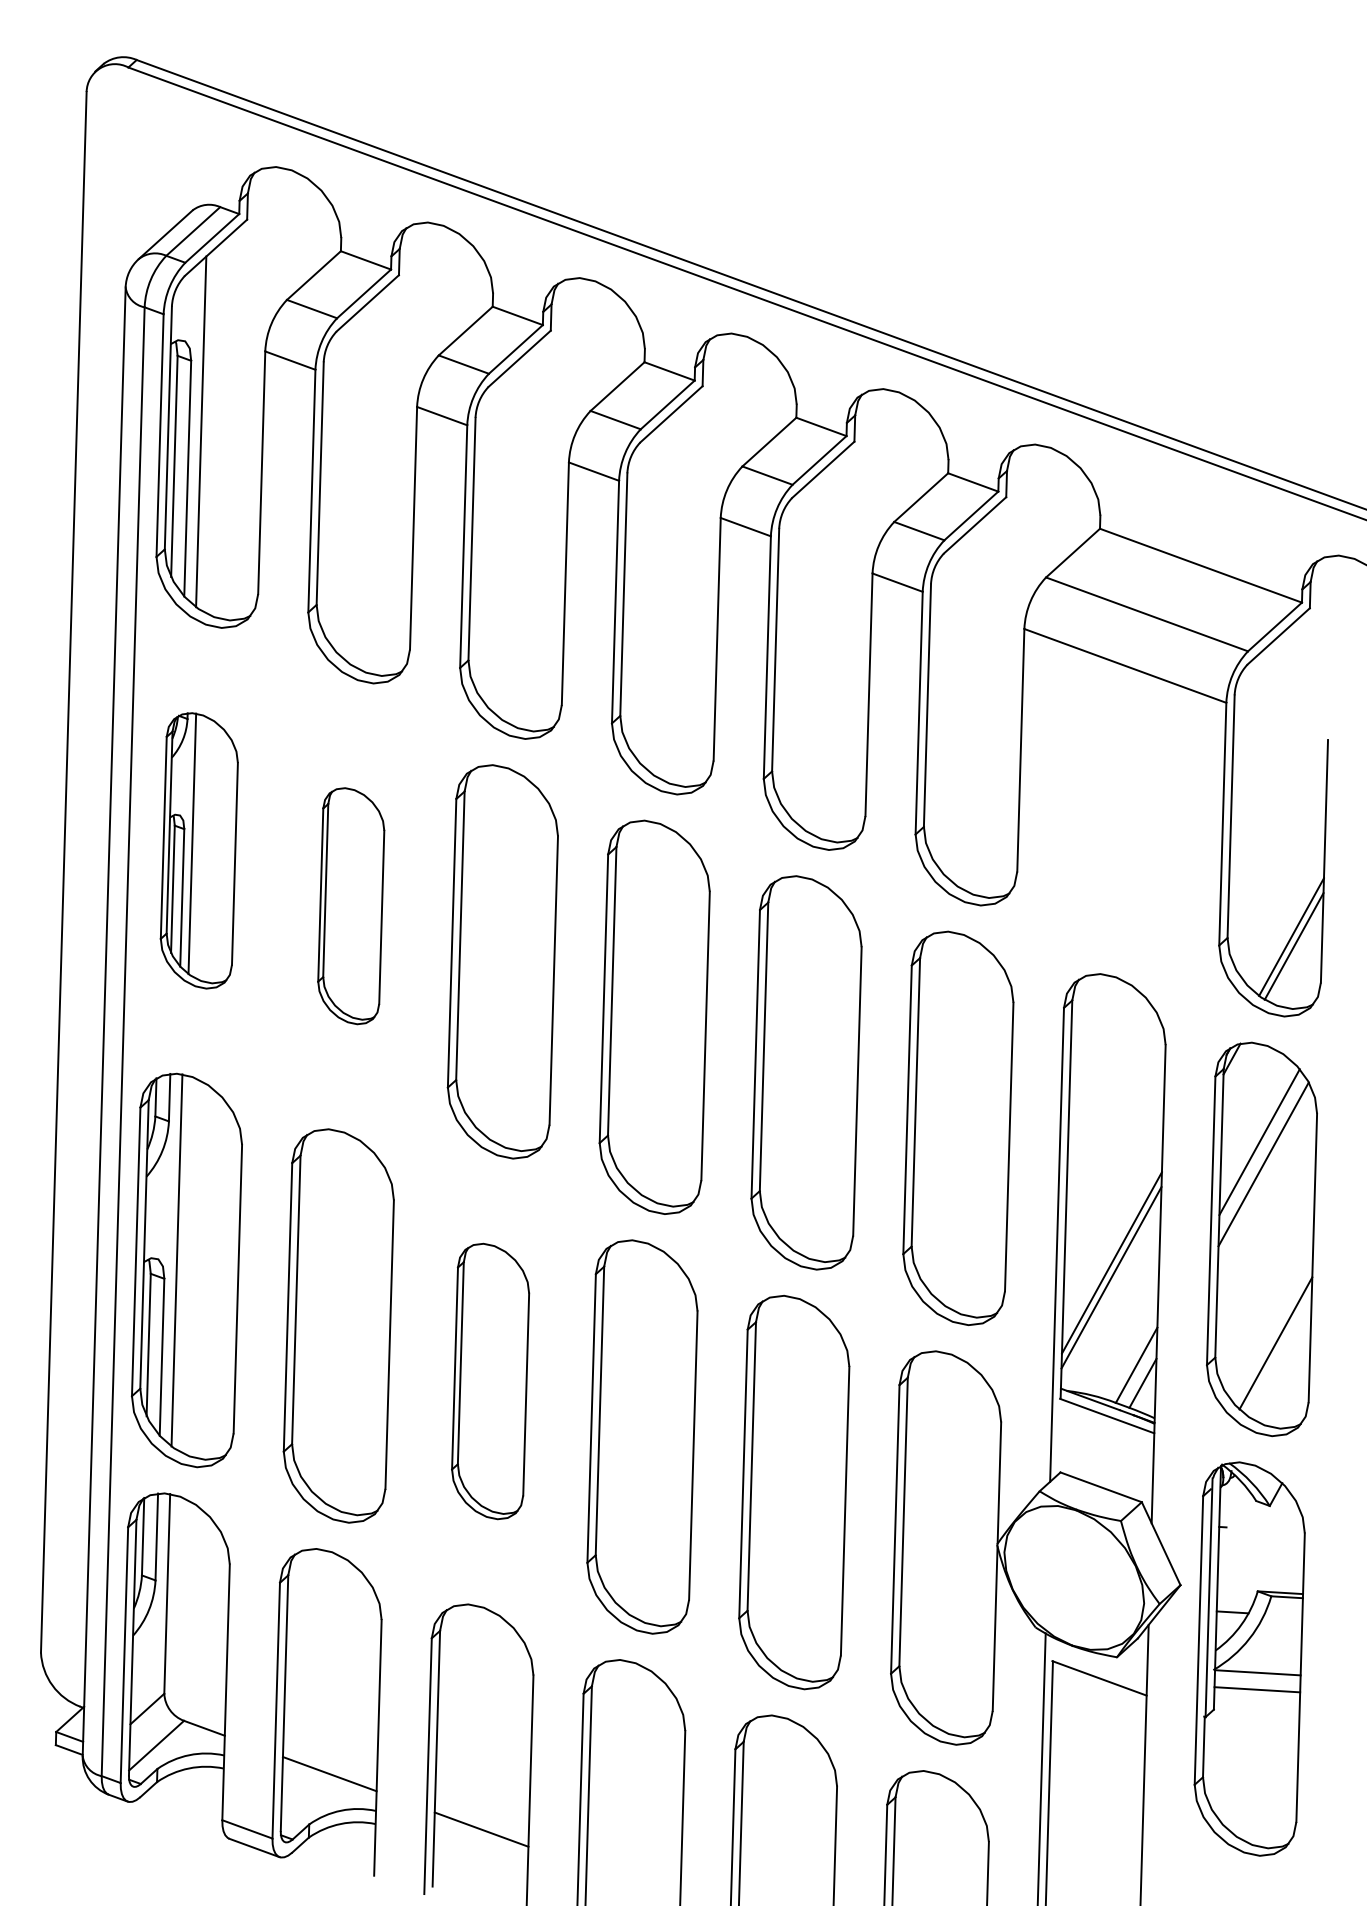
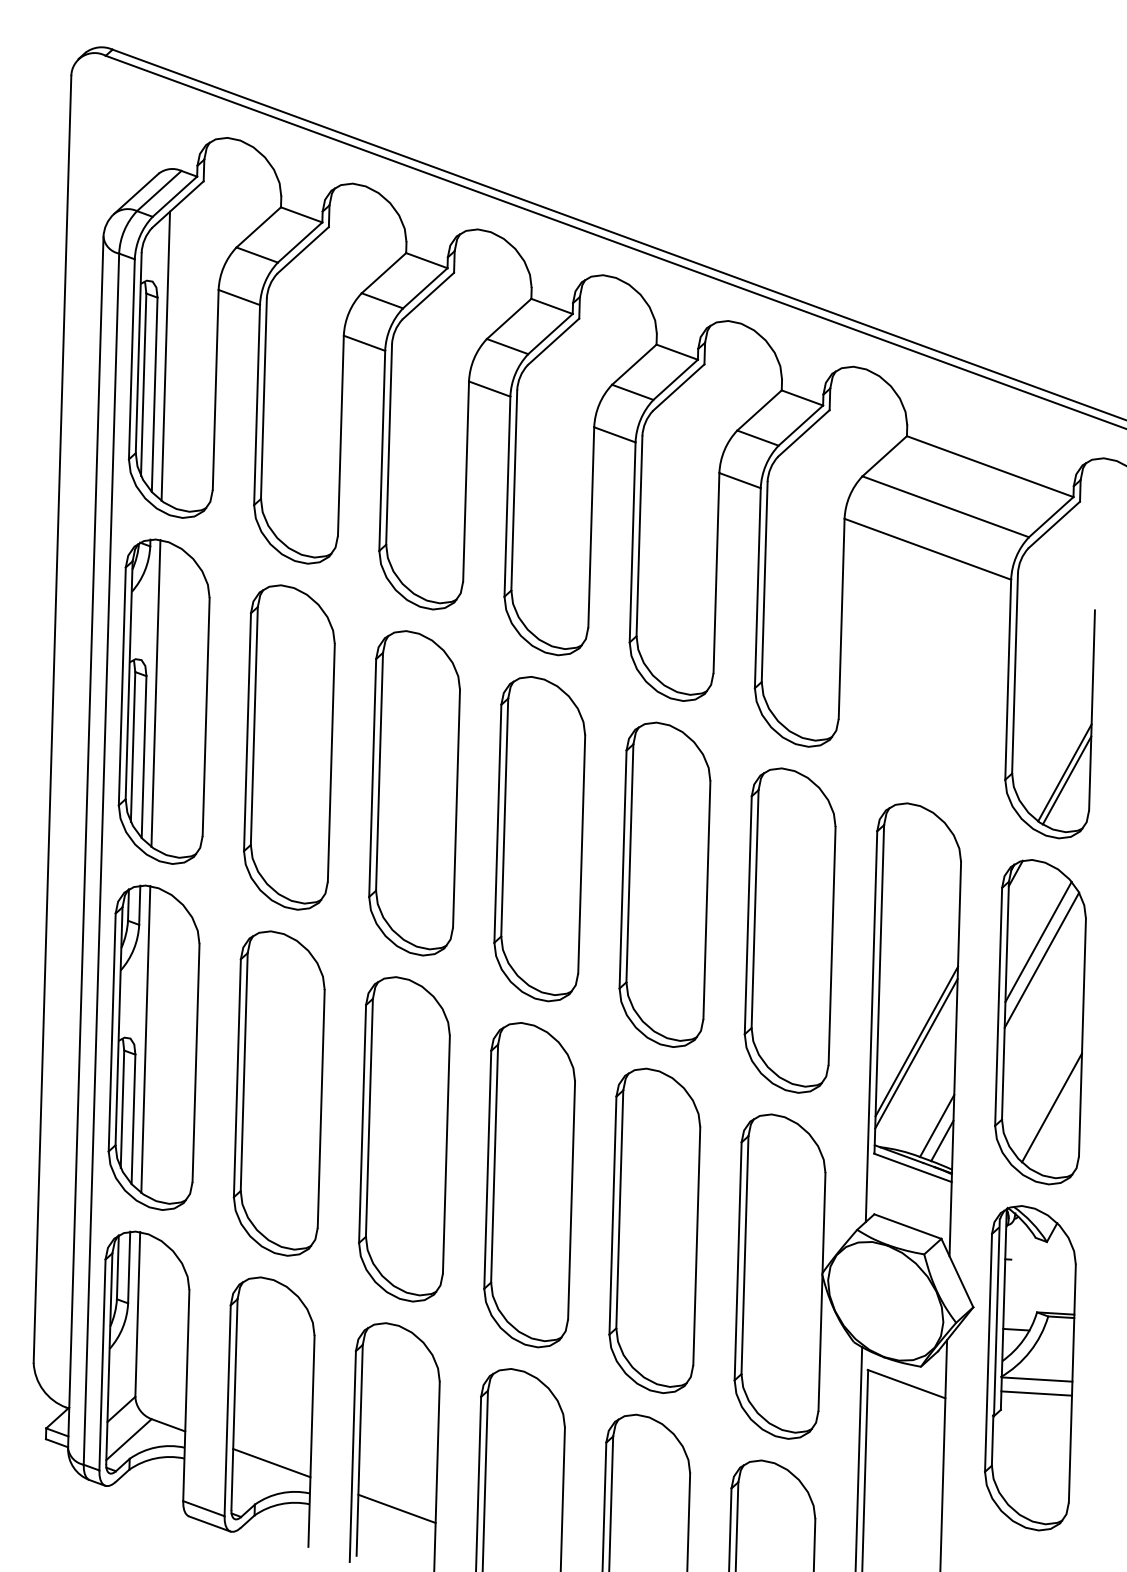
part: (199, 850) -> (164, 701), size x1.43
part: (351, 905) -> (289, 746), size x1.67
part: (490, 1381) -> (404, 1139), size x1.43

